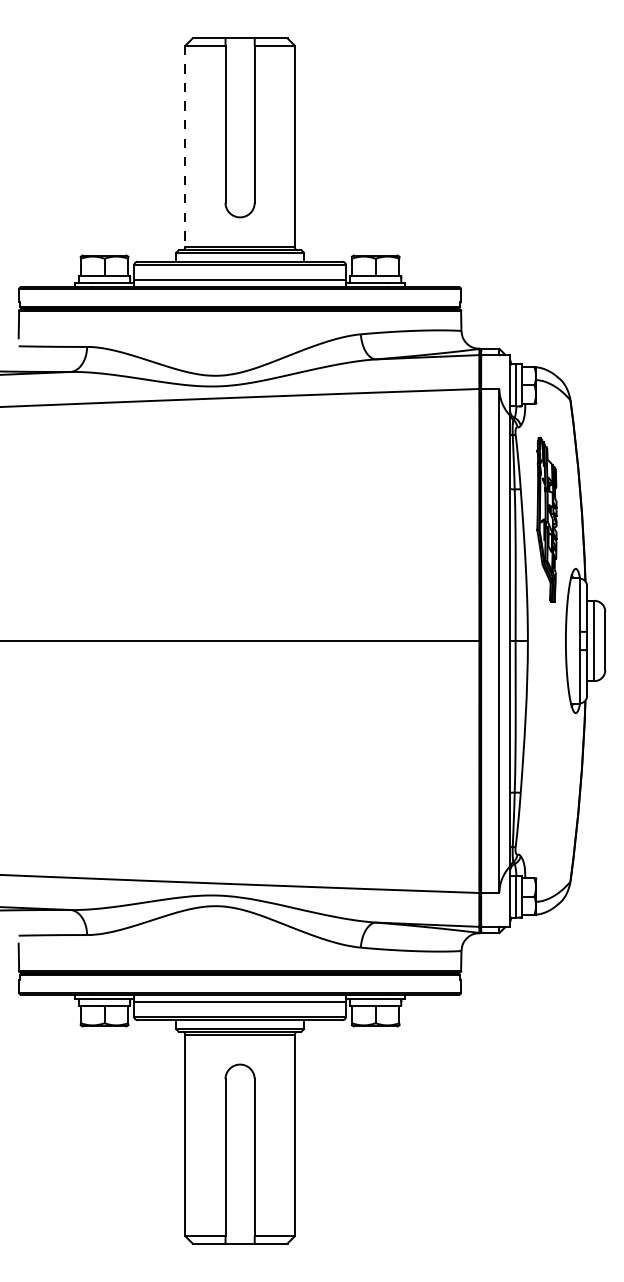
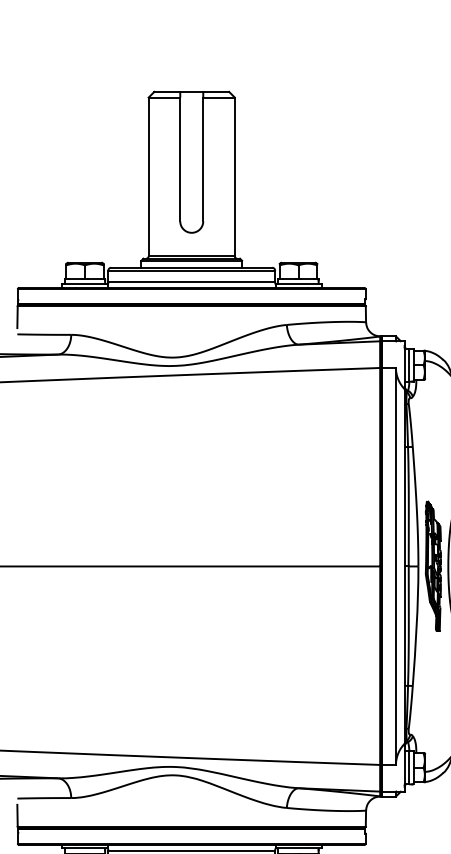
line: (185, 146) -> (148, 177), dashed -> solid
part: (546, 519) -> (433, 566), moved

